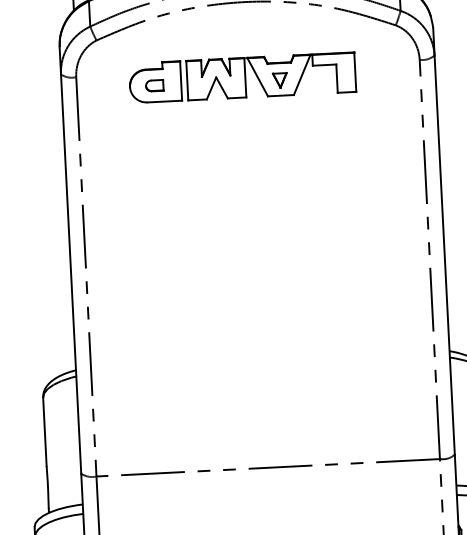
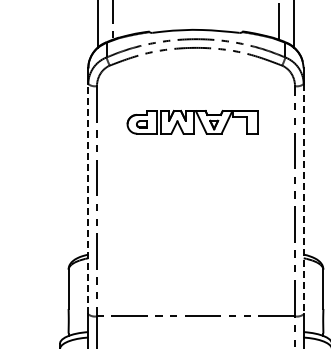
part: (242, 78) -> (192, 122), moved
line: (444, 255) -> (303, 199), solid -> dashed
line: (71, 272) -> (88, 198), solid -> dashed

